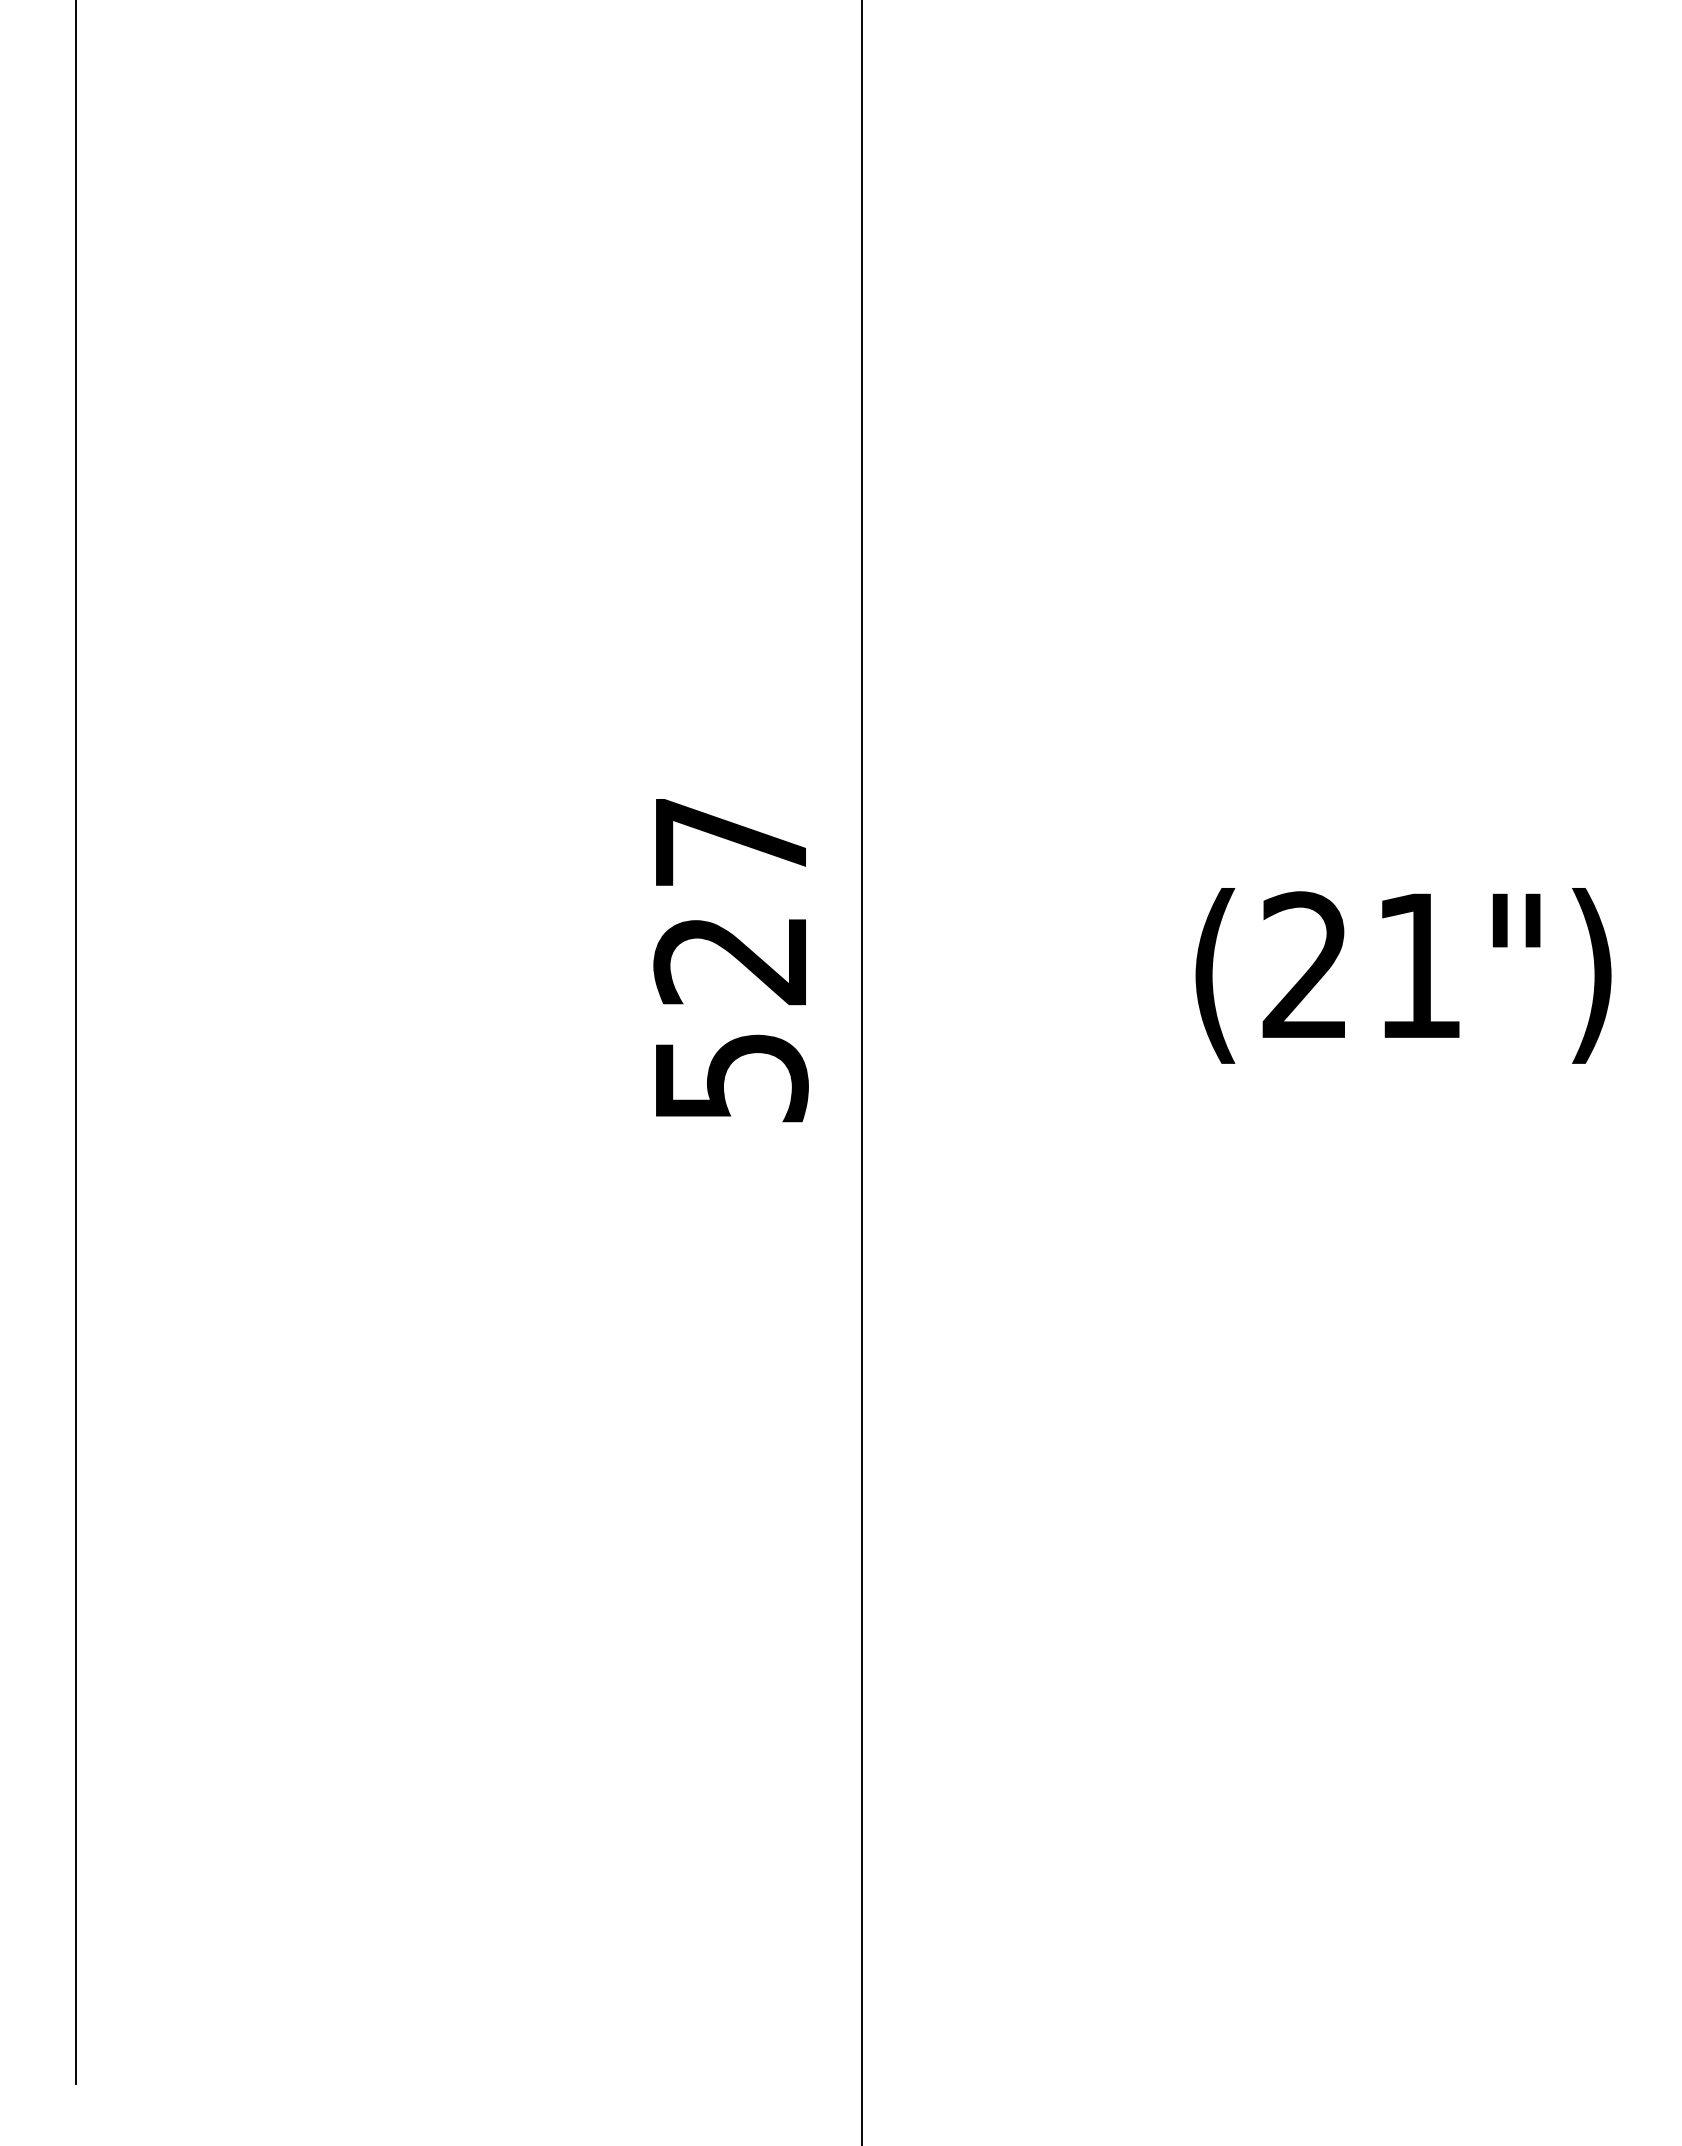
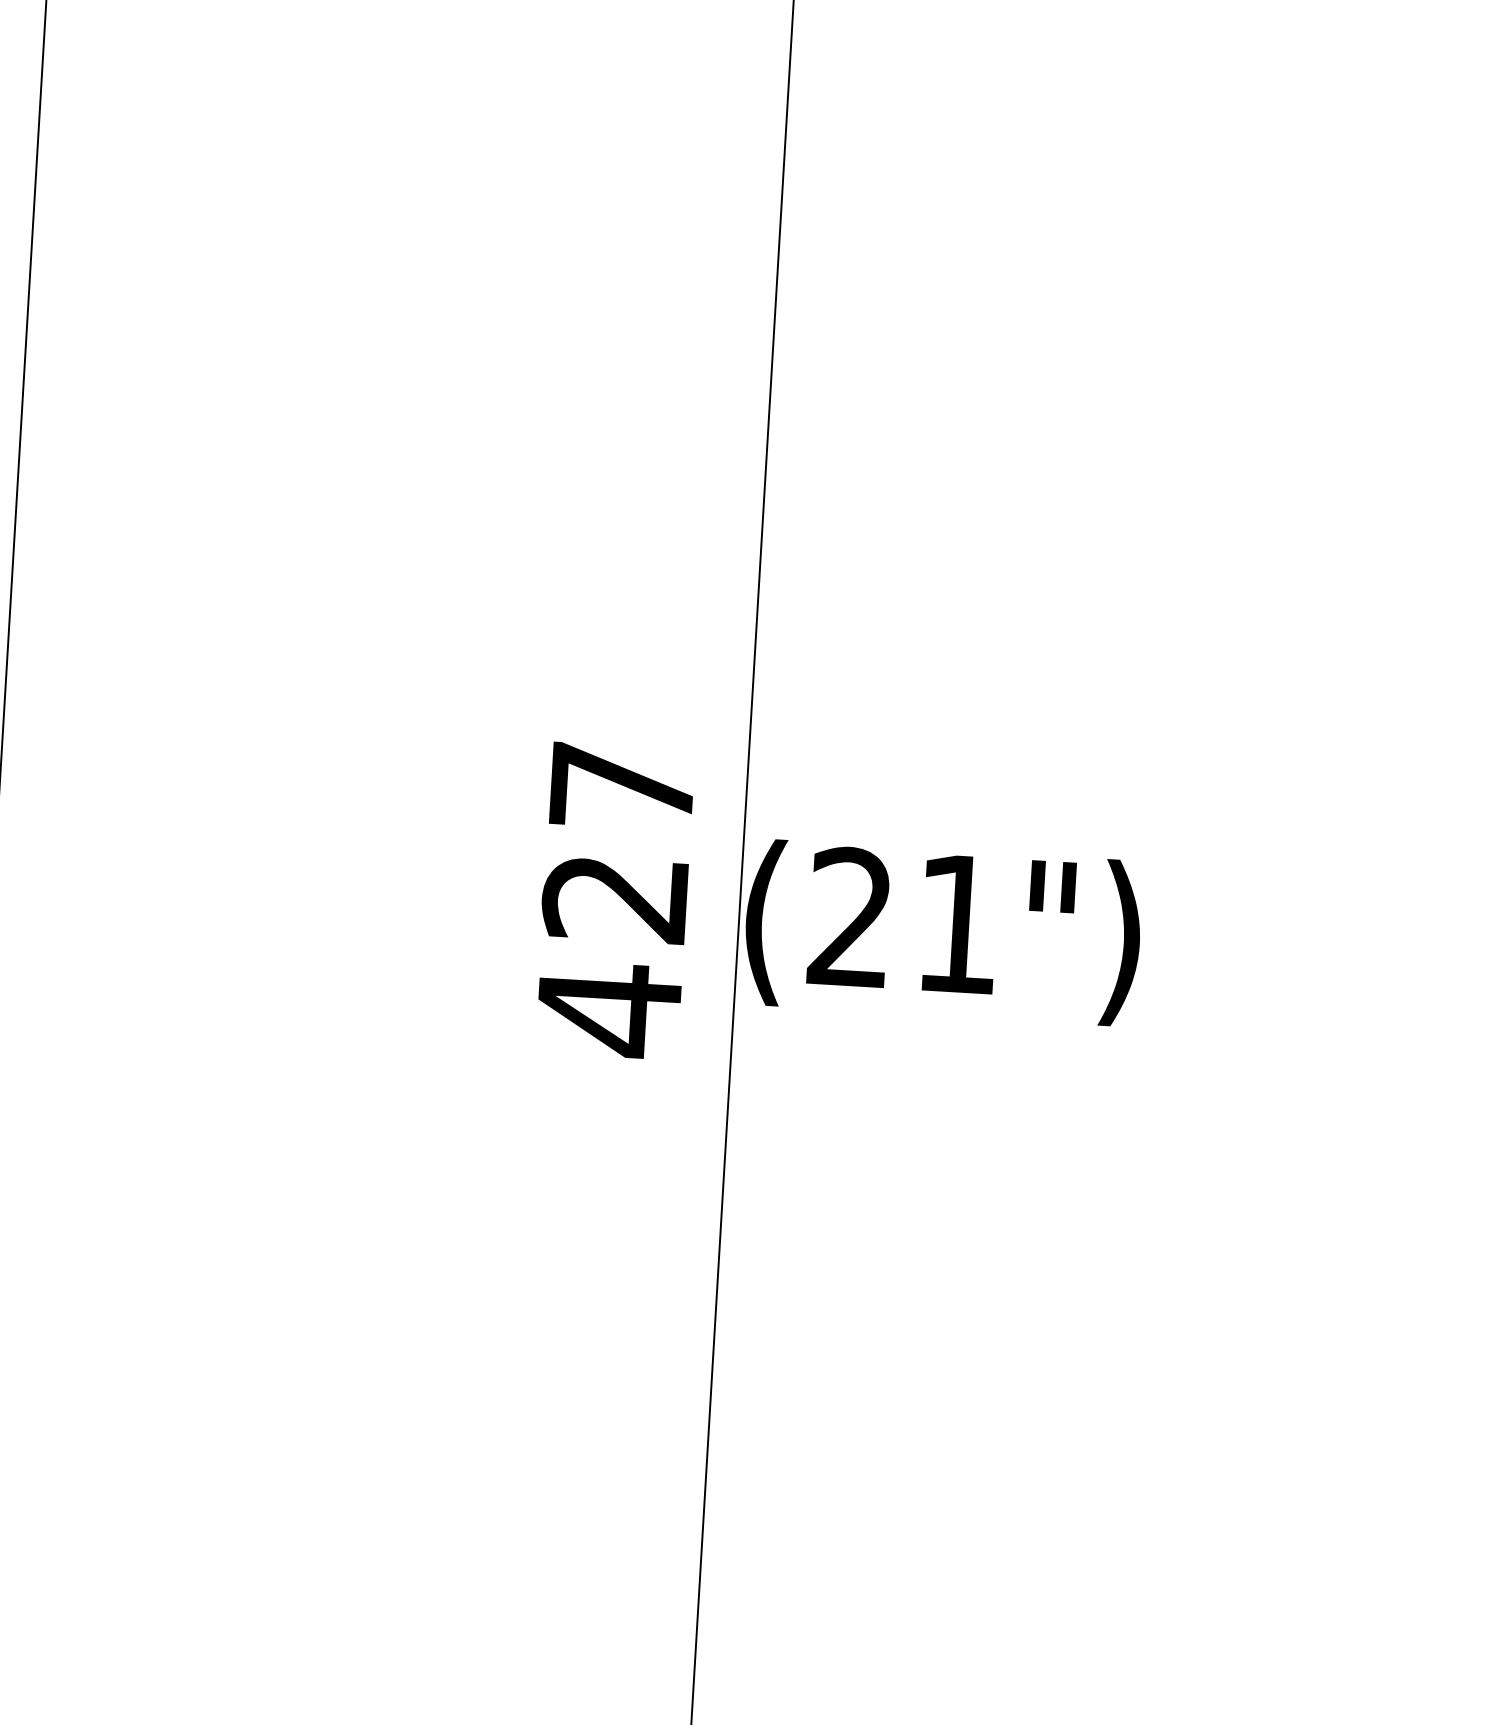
text: (1403, 975) -> (942, 932), moved
text: (732, 1078) -> (610, 1010), 527 -> 427

